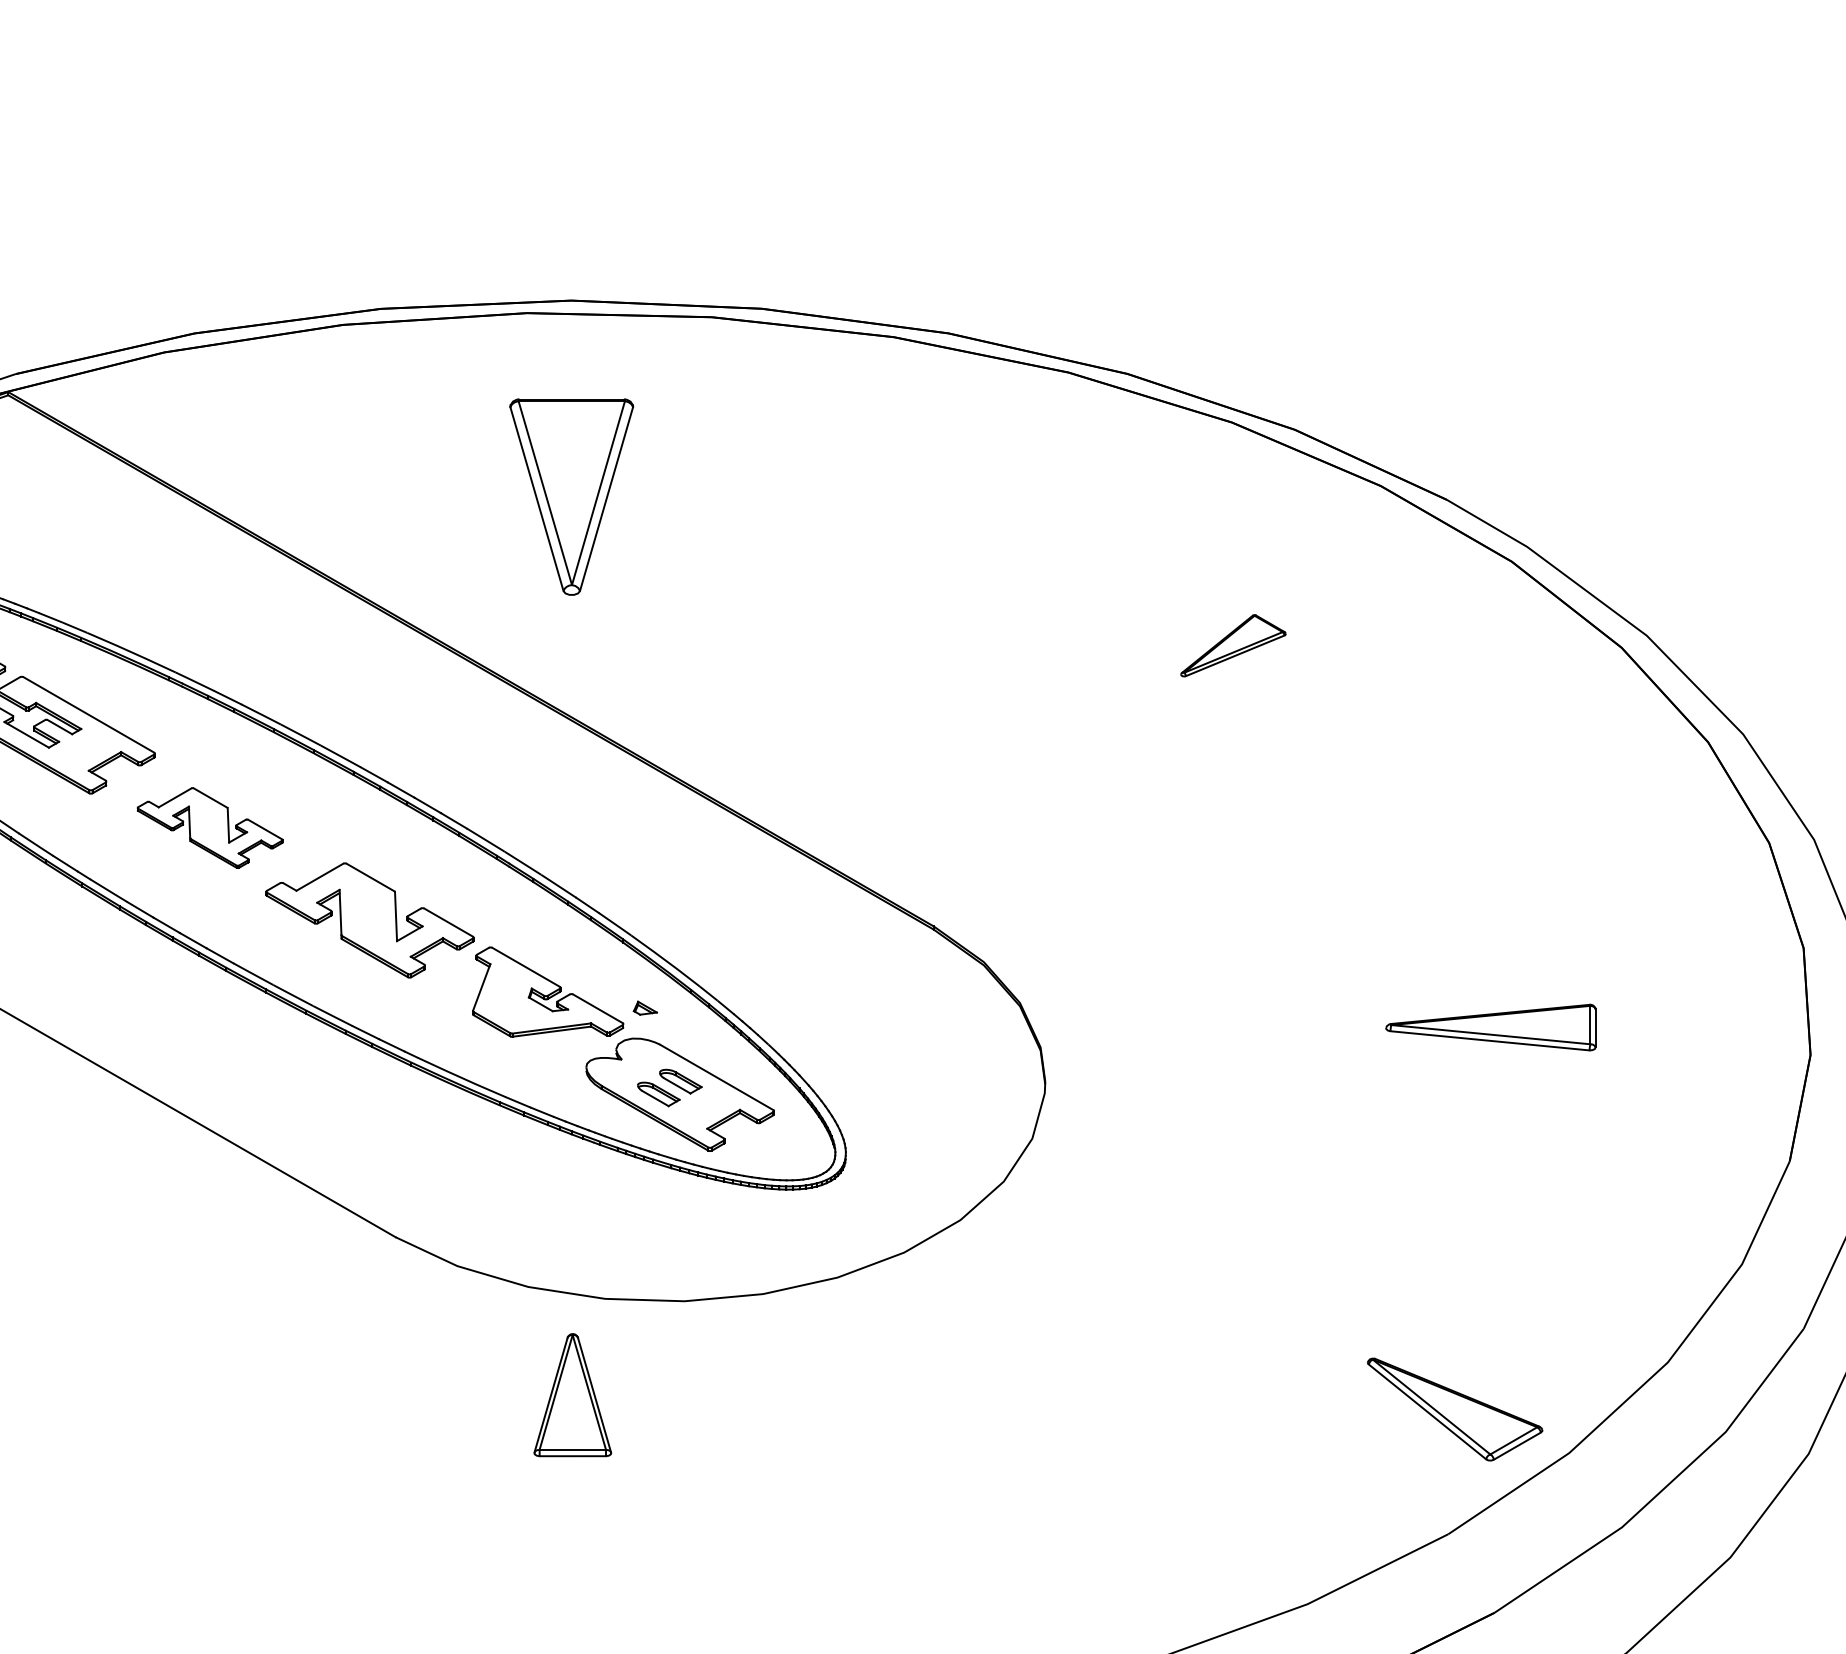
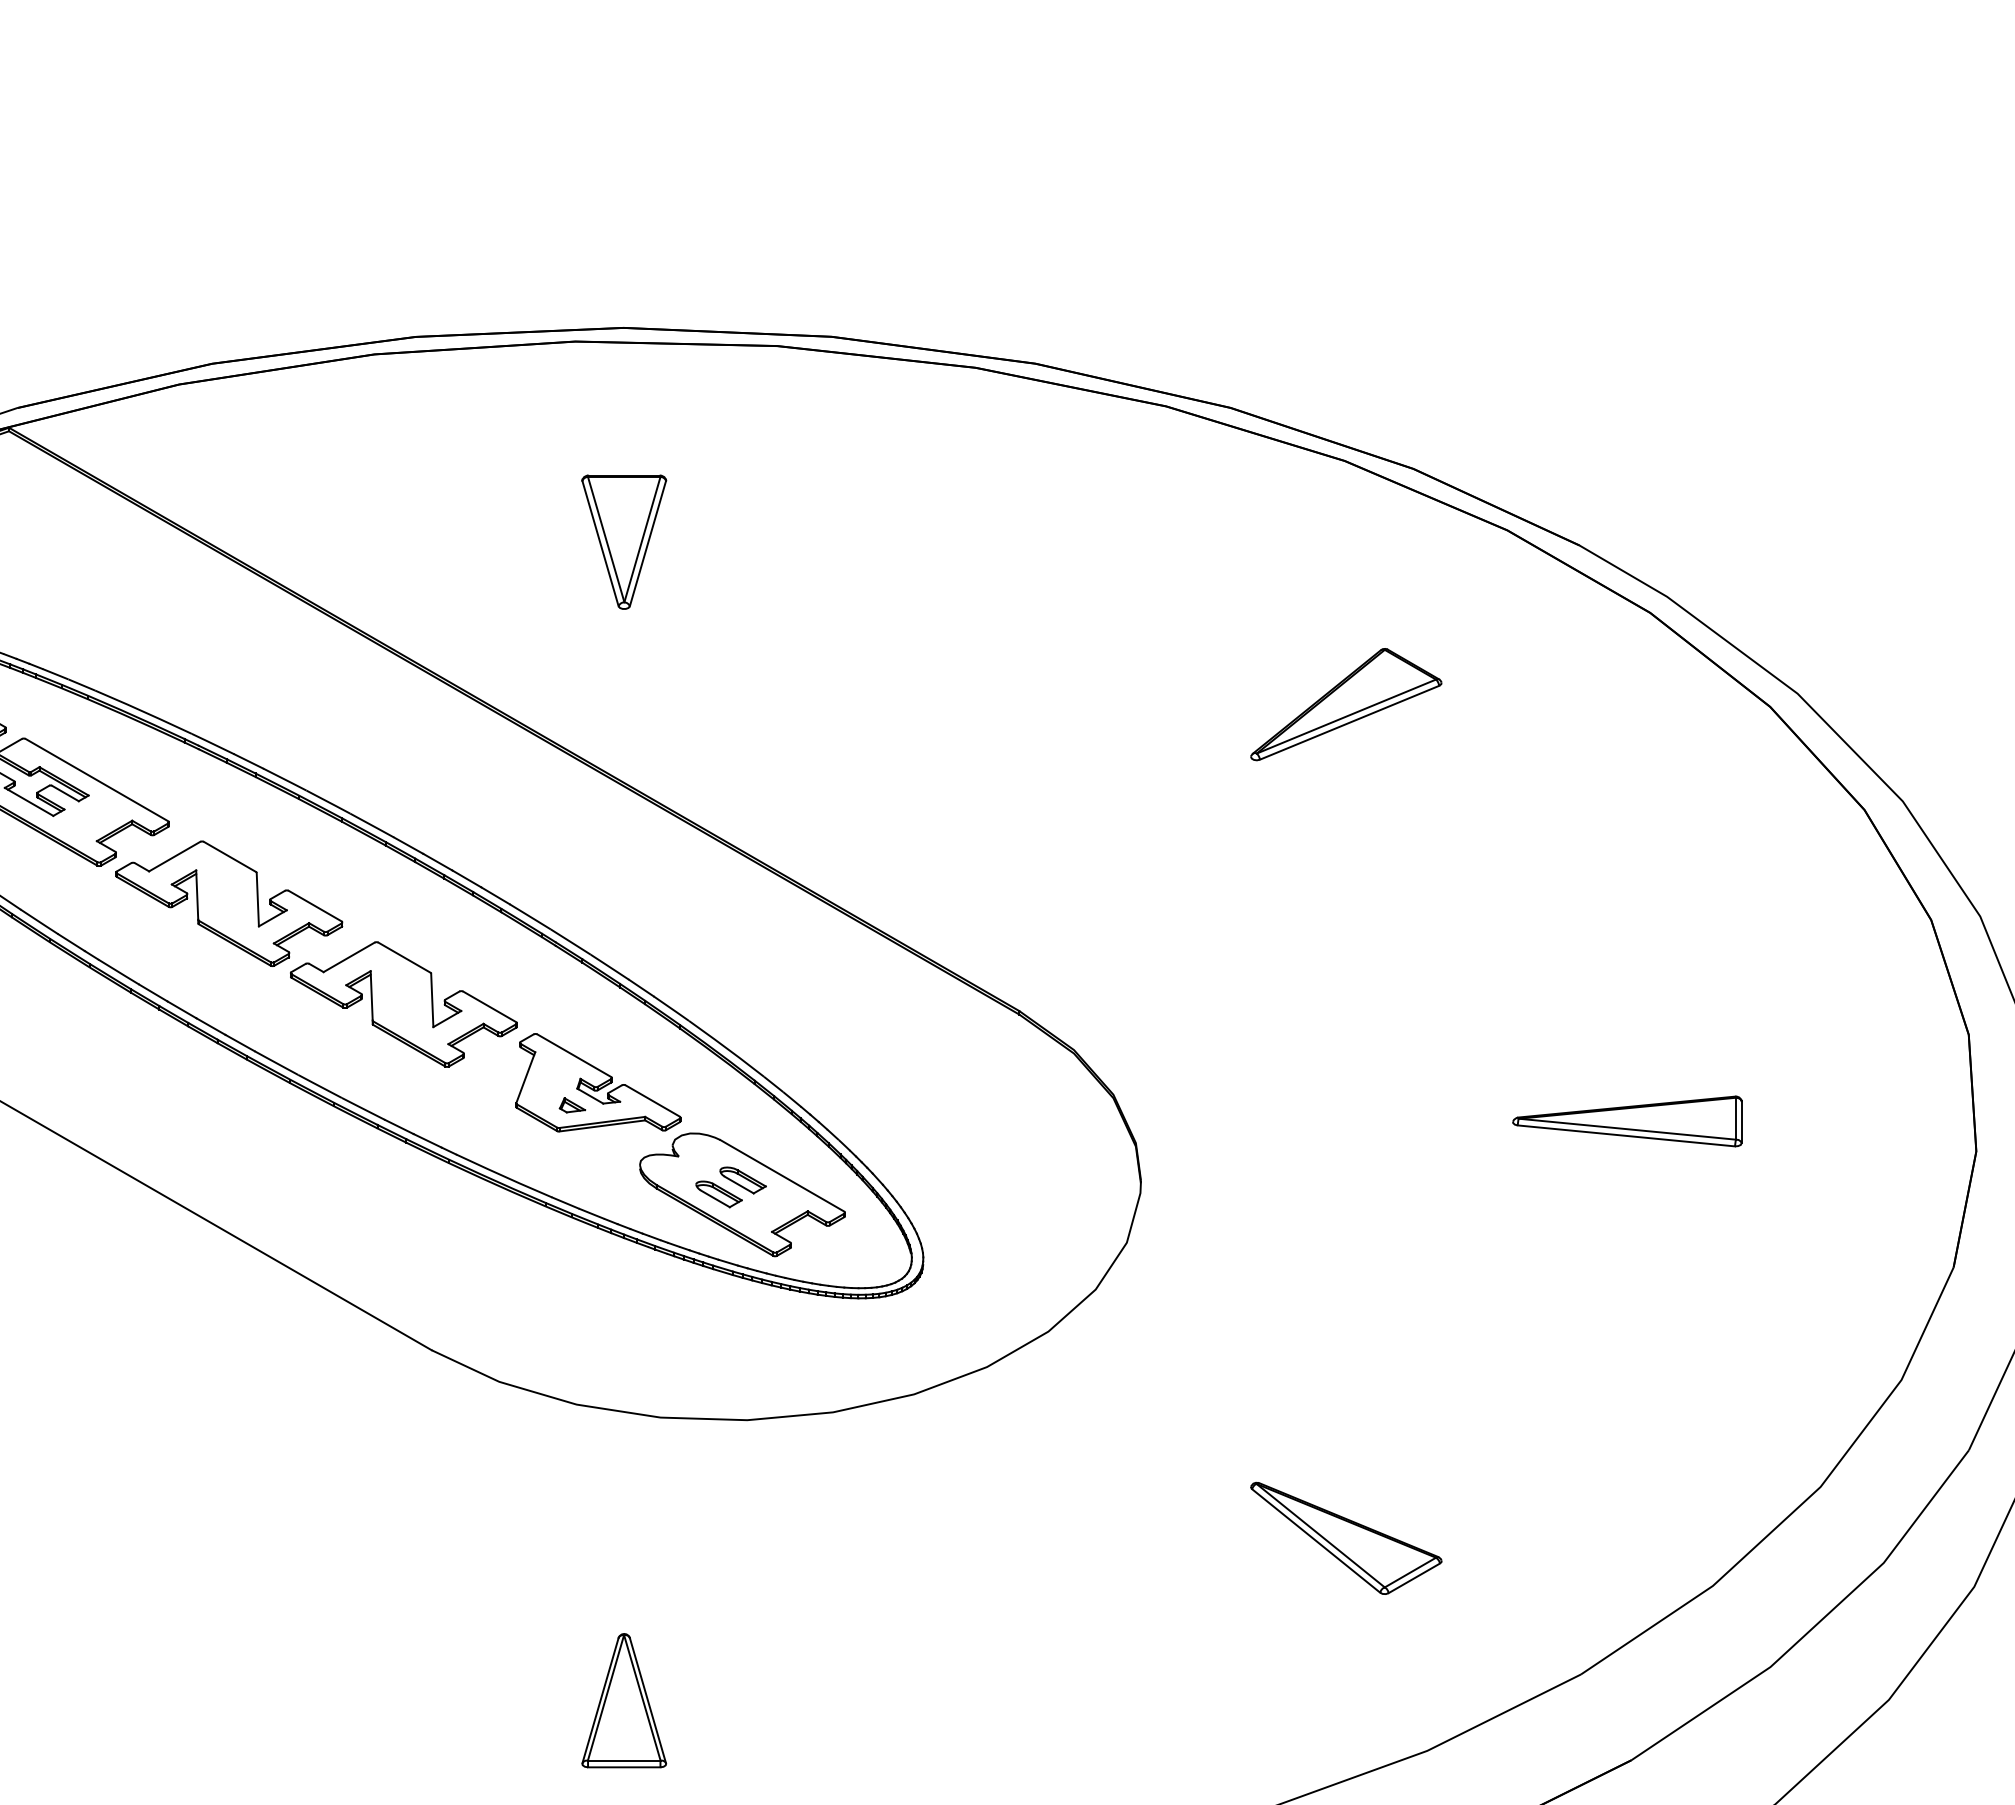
part: (572, 496) -> (624, 541), size x0.62
part: (1233, 645) -> (1346, 704), size x1.67
part: (210, 827) -> (229, 903), size x1.43
part: (645, 1008) -> (572, 1105), moved
part: (573, 1394) -> (624, 1700), moved
part: (1455, 1408) -> (1346, 1537), moved

